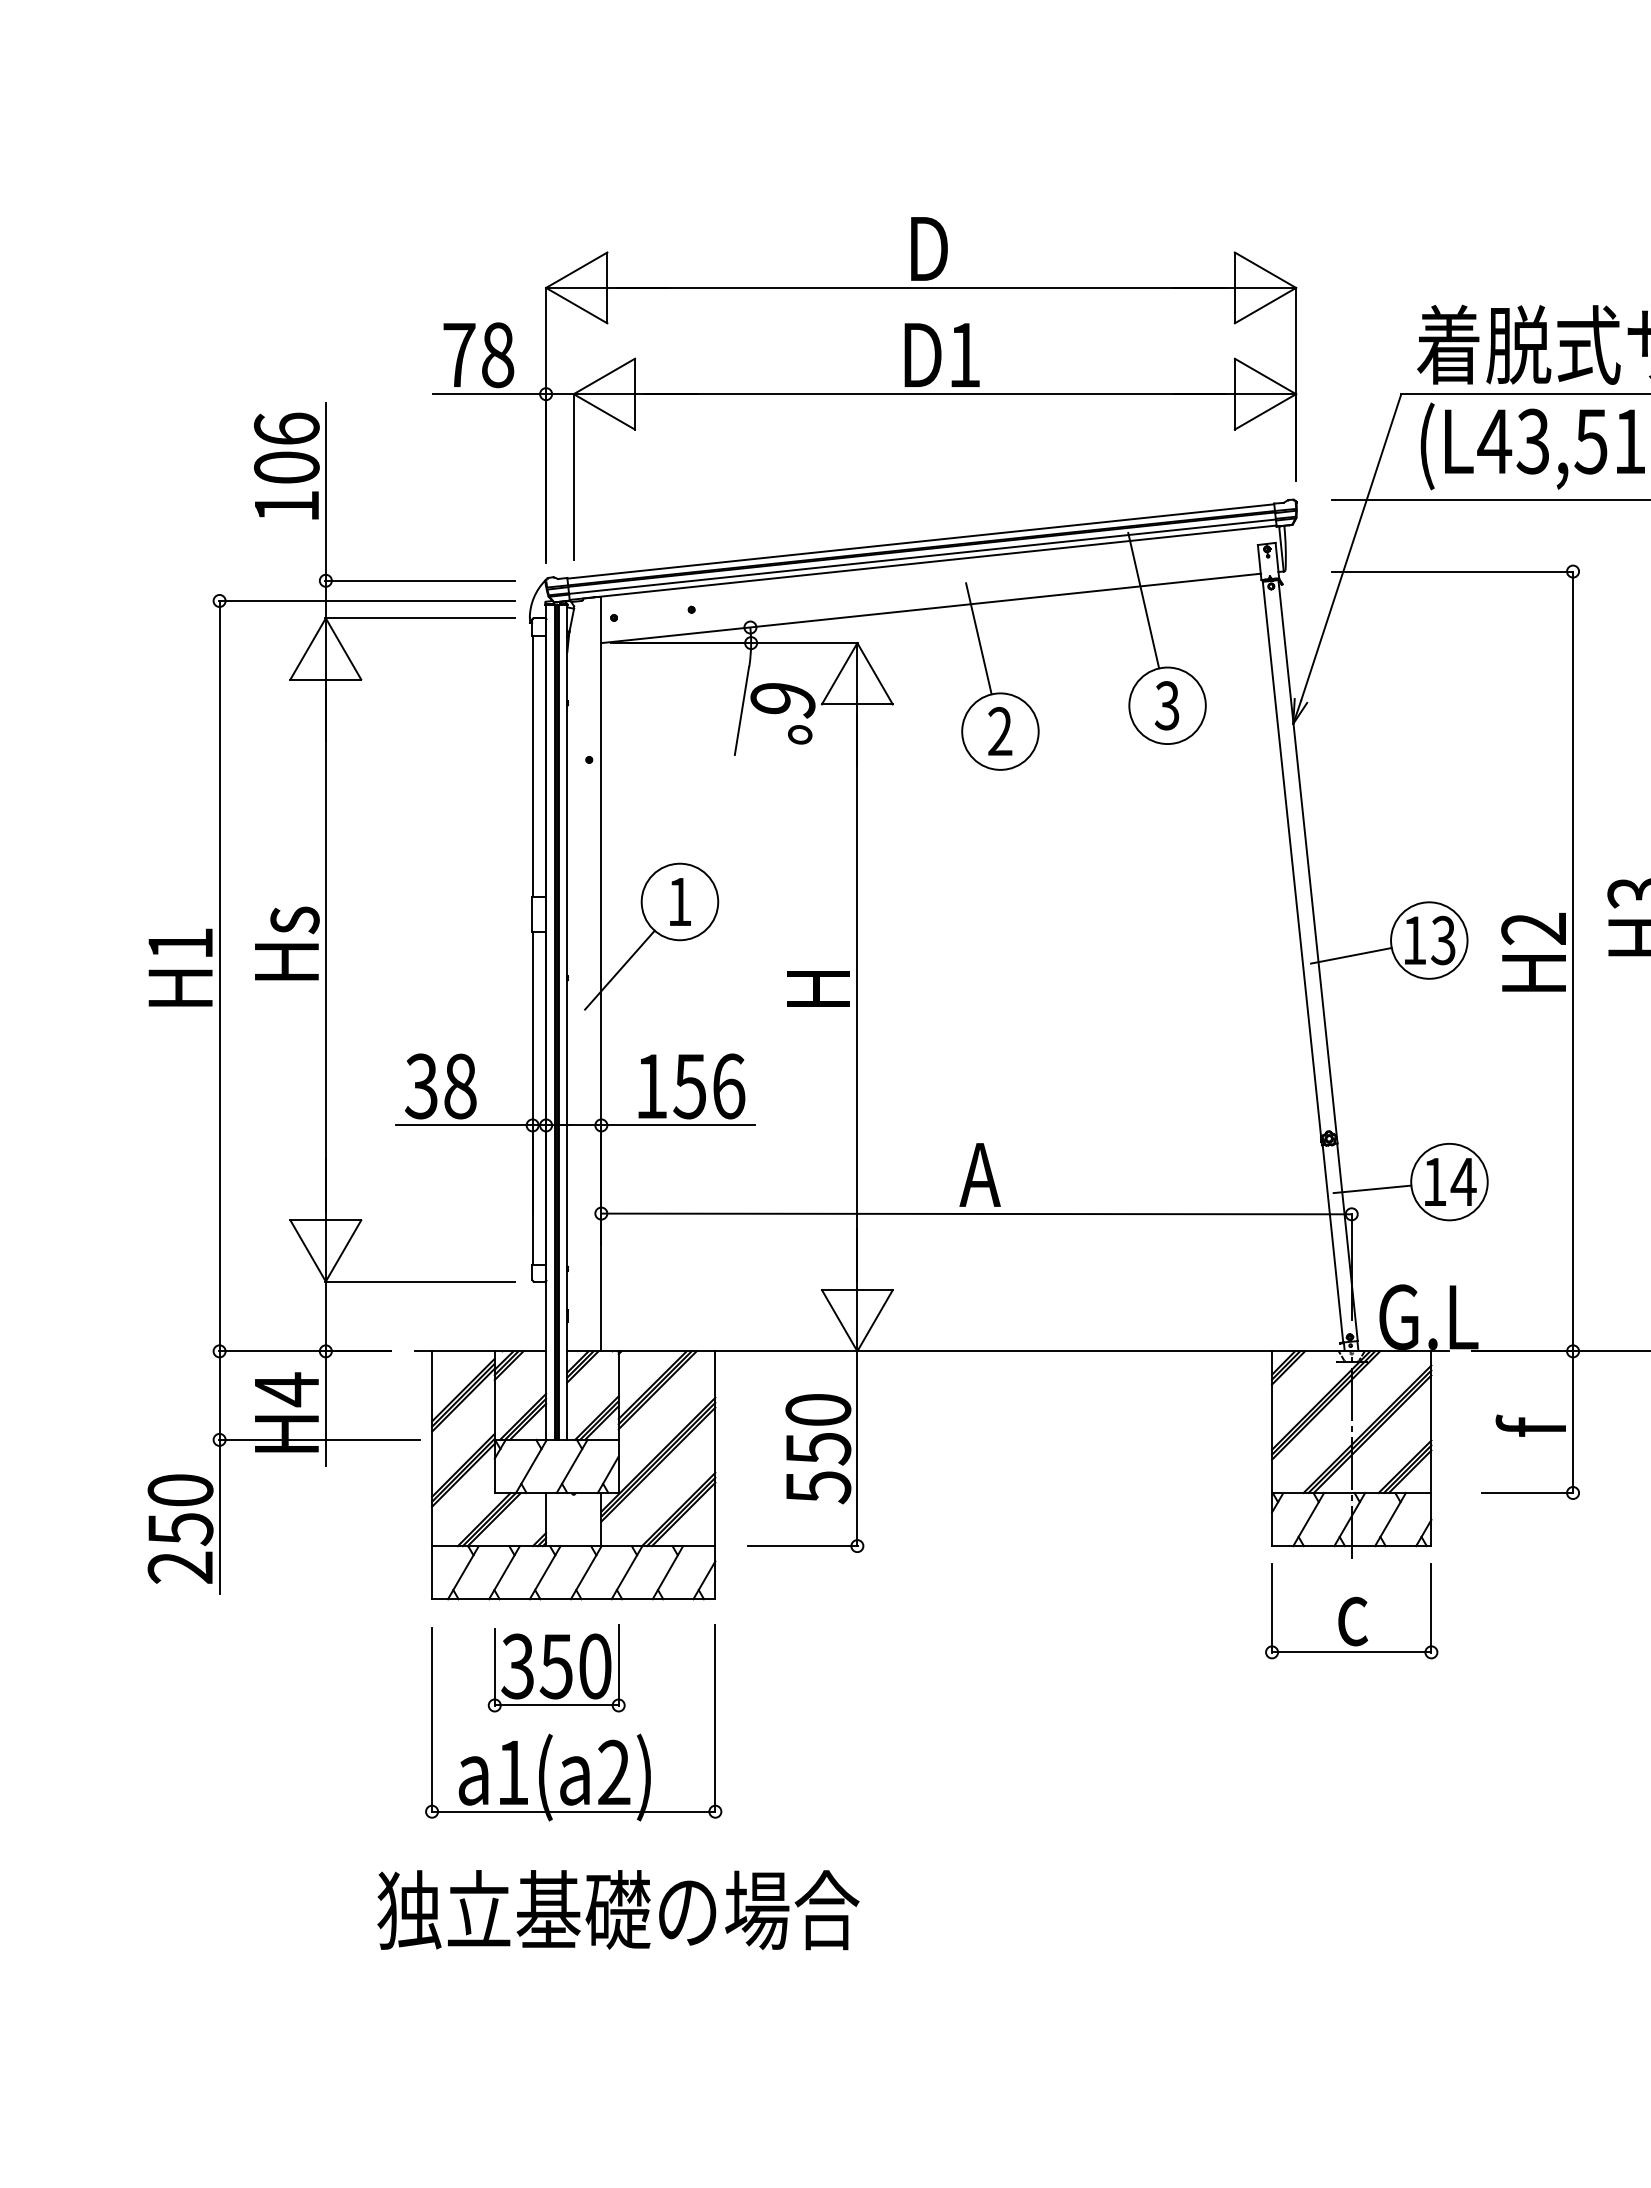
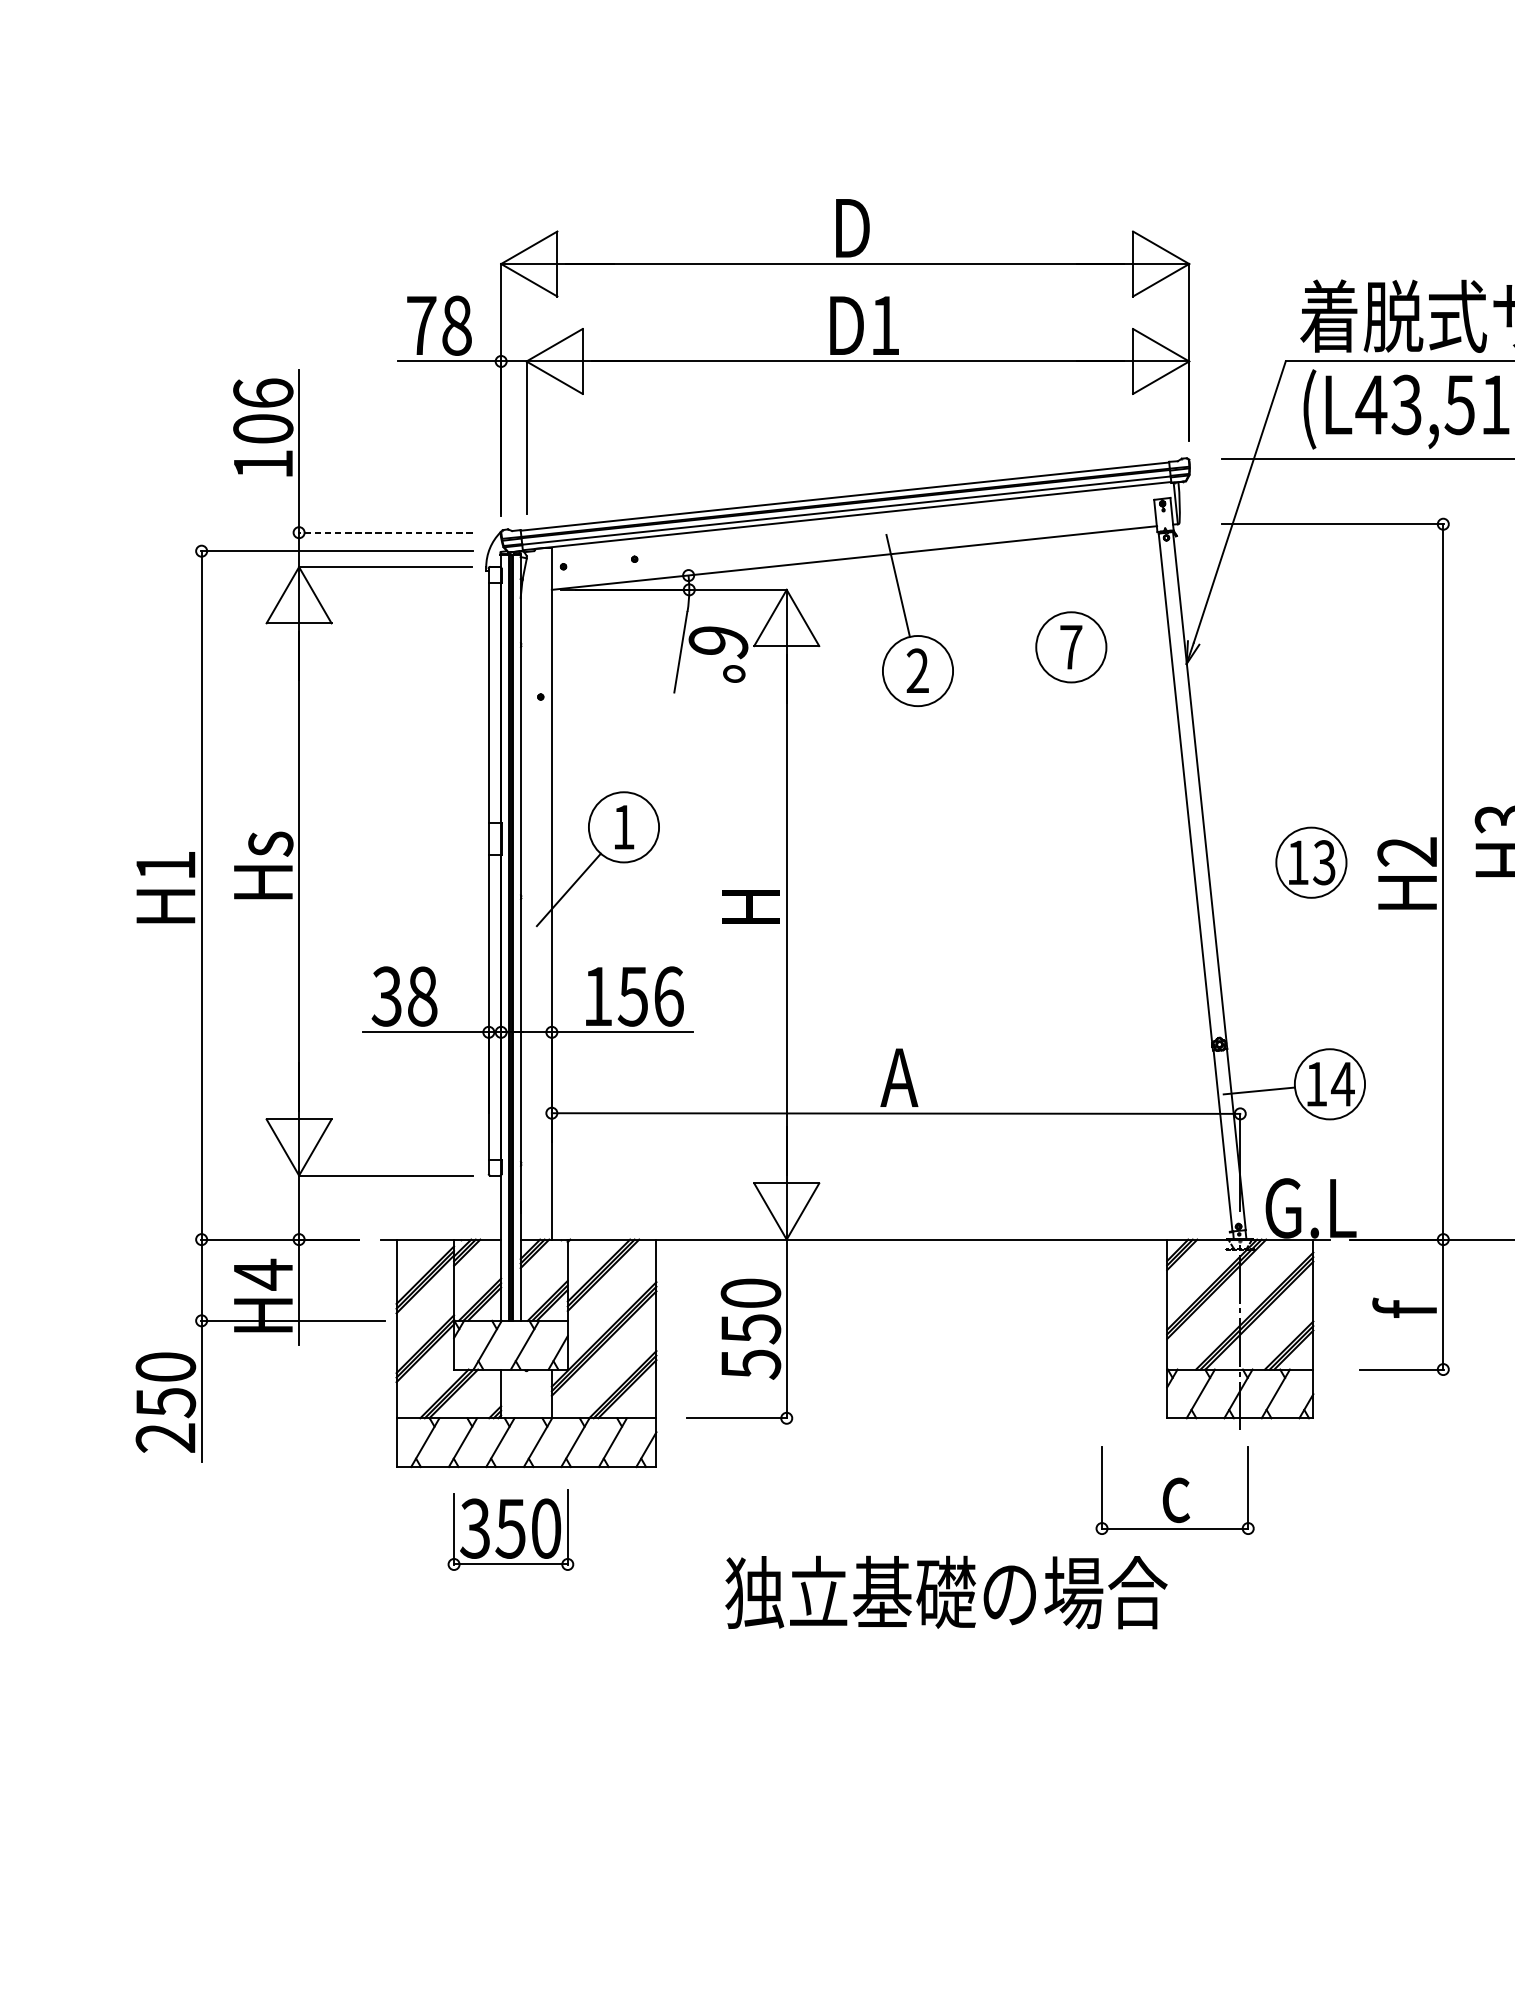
line: (420, 580) -> (385, 532), solid -> dashed
line: (1143, 600) -> (1049, 550), removed
text: (1166, 705) -> (1070, 647), 3 -> 7
line: (1351, 955) -> (1240, 876), removed
part: (1351, 1611) -> (1174, 1491), moved
part: (552, 1735) -> (507, 1592), removed
text: (618, 1910) -> (946, 1592), moved

